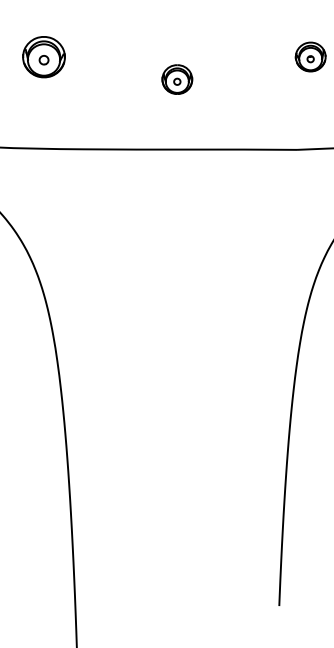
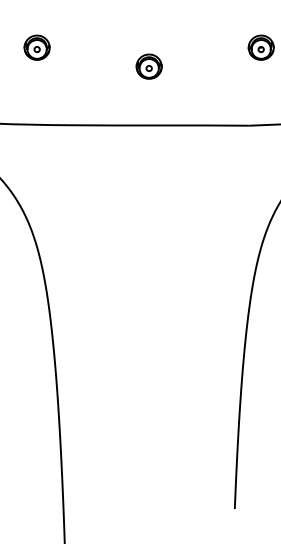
part: (43, 56) -> (36, 47), size x0.71

